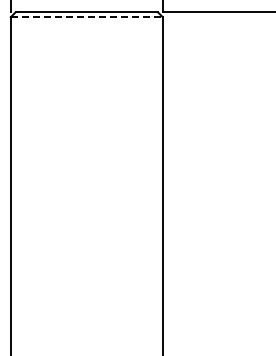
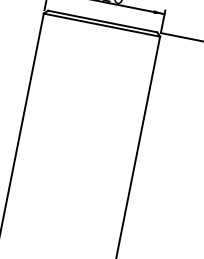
line: (87, 17) -> (102, 25), dashed -> solid

